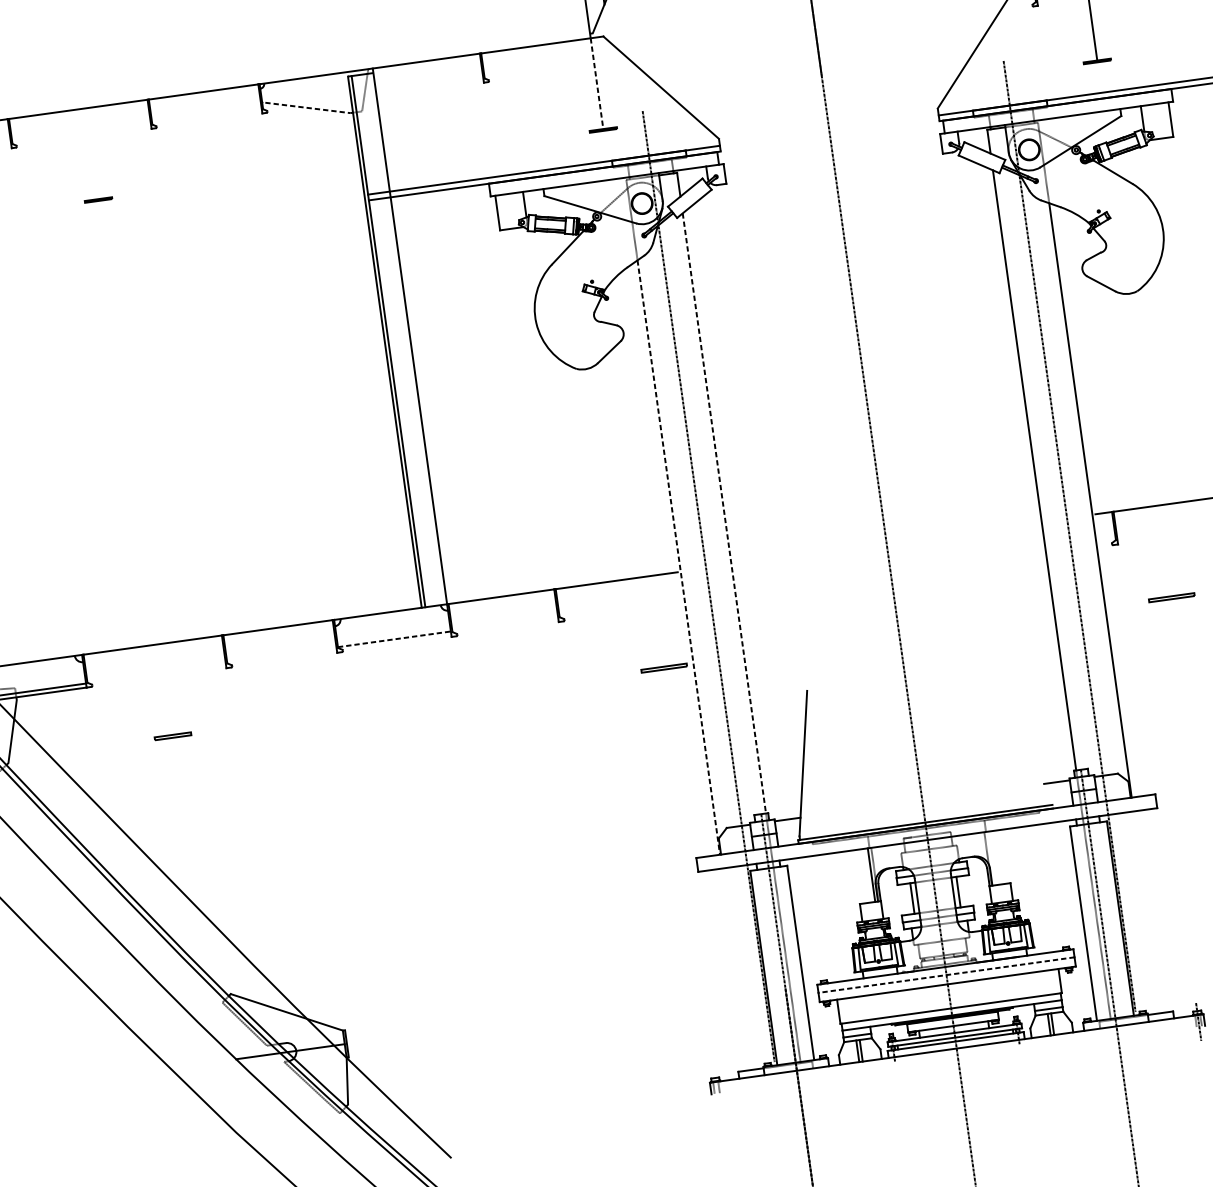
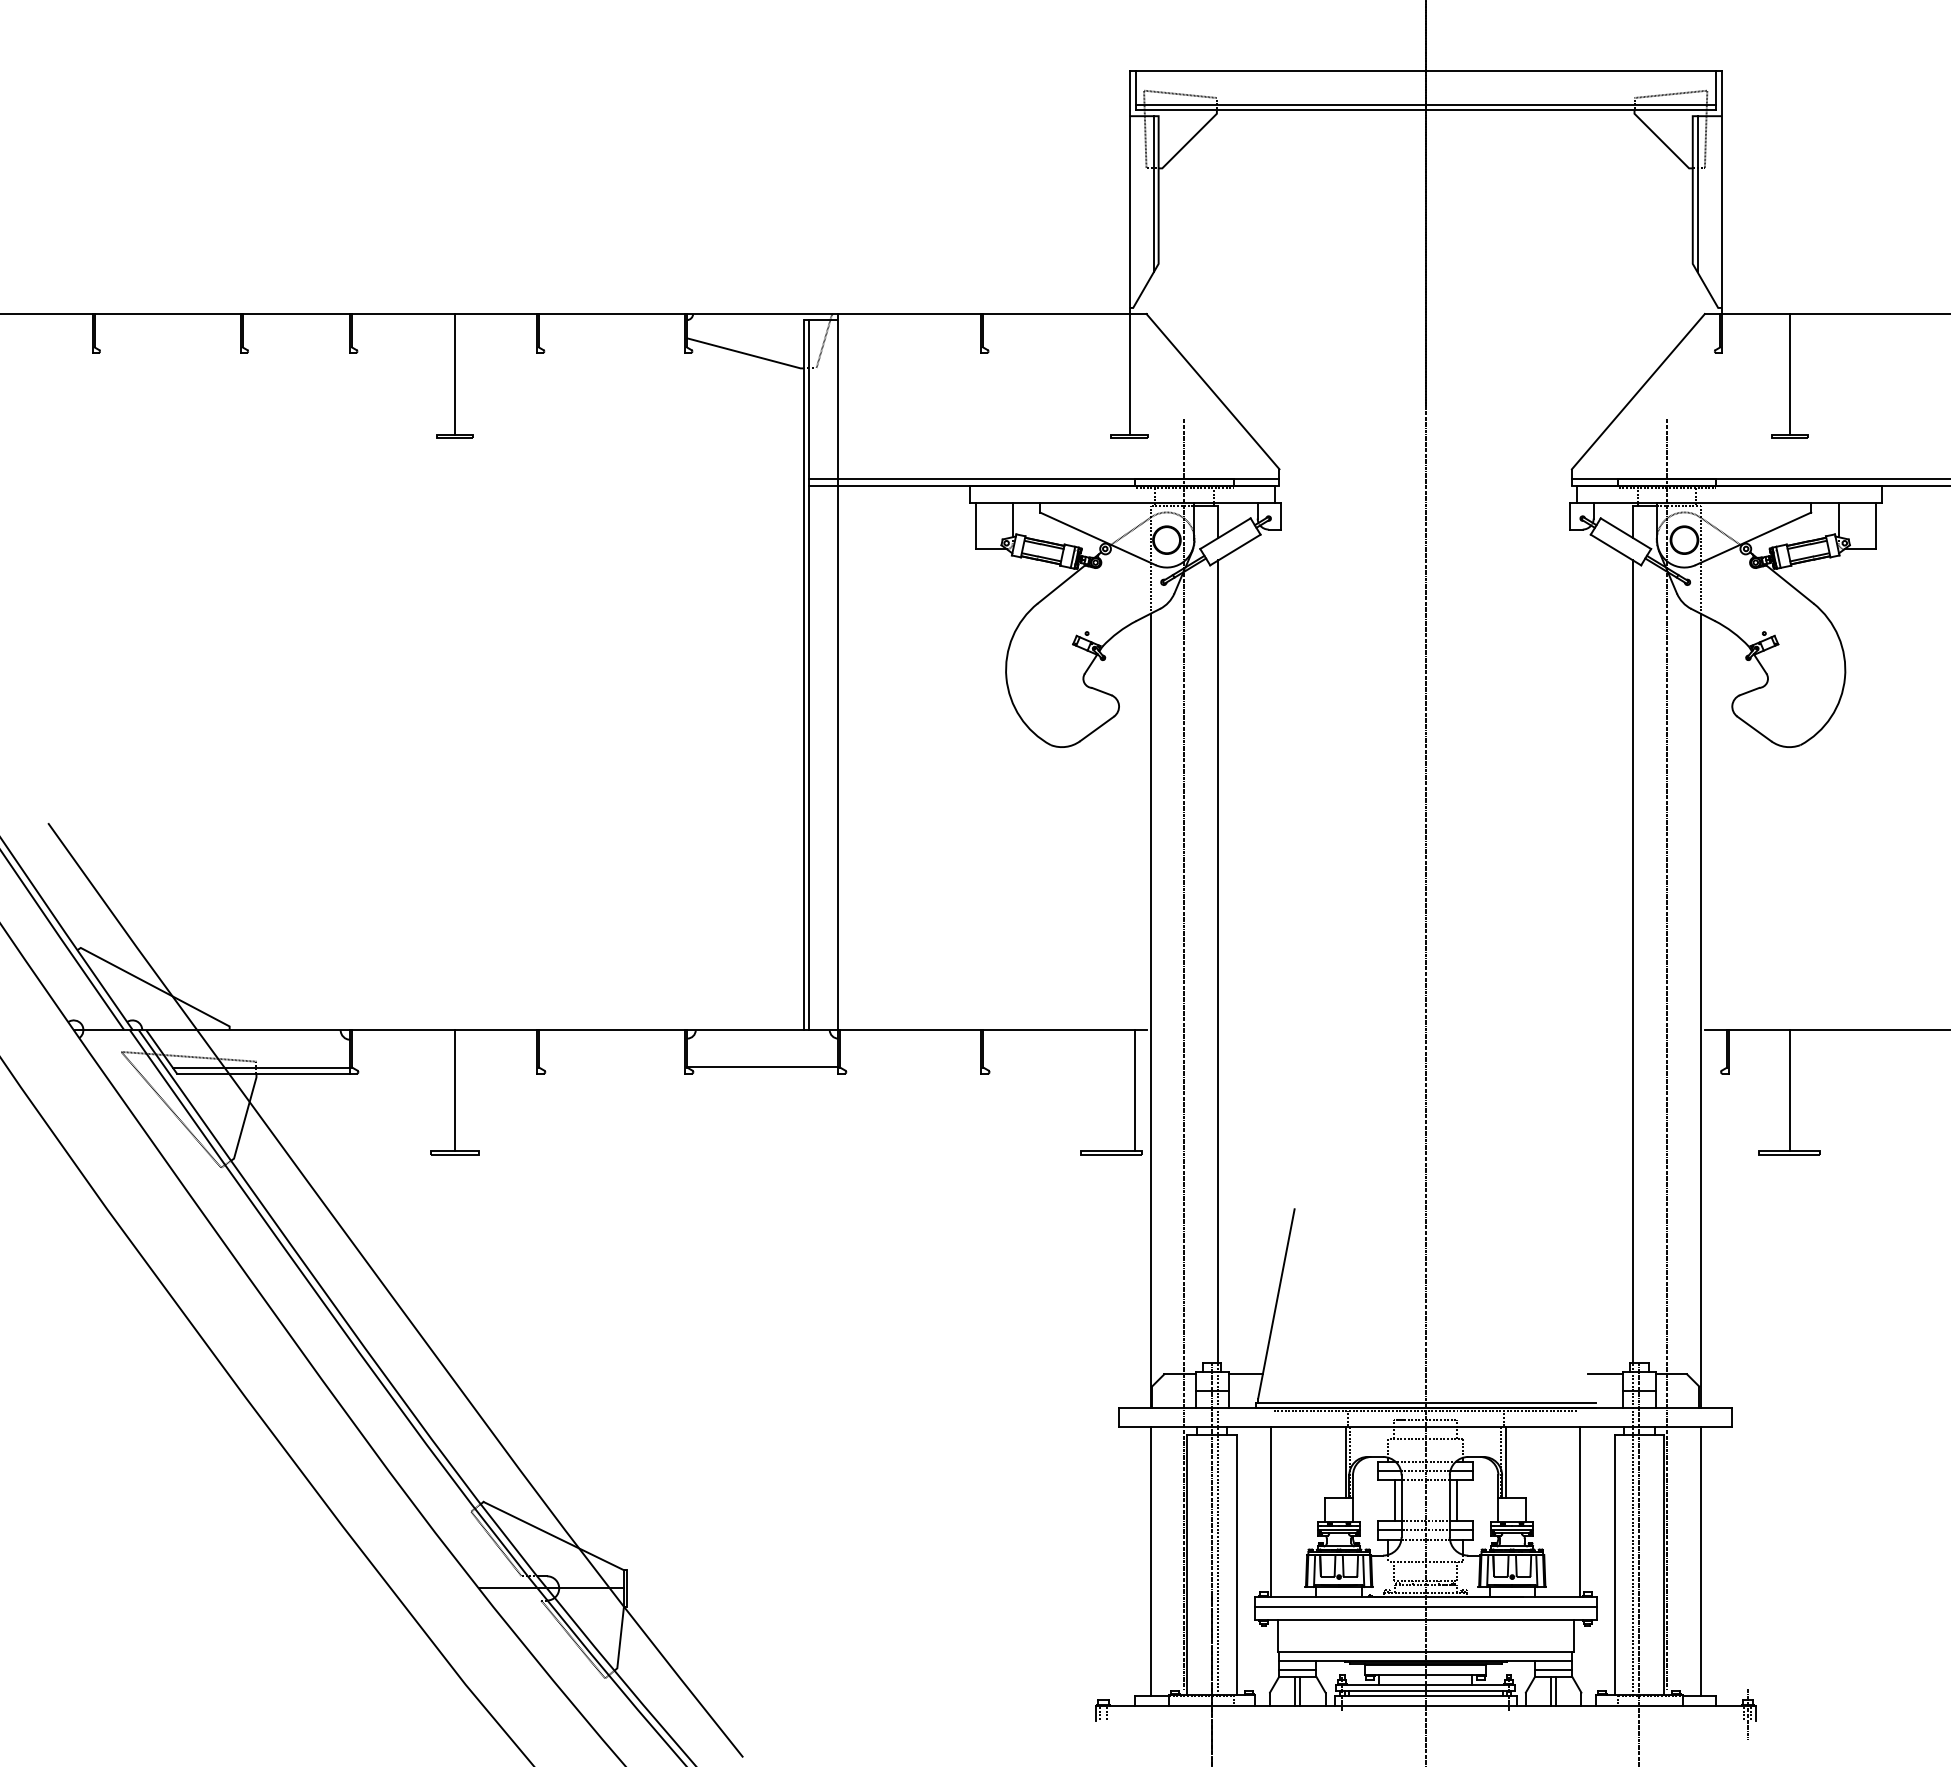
line: (596, 83) -> (1129, 374), dashed -> solid
line: (307, 107) -> (745, 353), dashed -> solid
line: (91, 153) -> (454, 374), added
line: (724, 513) -> (1218, 961), dashed -> solid
line: (1165, 550) -> (1789, 1090), added
line: (678, 557) -> (1150, 1011), dashed -> solid
line: (675, 618) -> (1134, 1090), added
line: (394, 639) -> (763, 1066), dashed -> solid
line: (166, 689) -> (454, 1090), added
line: (991, 858) -> (1505, 1462), added
line: (1051, 887) -> (1579, 1511), added
line: (1147, 912) -> (1700, 1561), added
line: (821, 919) -> (1271, 1511), added
line: (735, 969) -> (1150, 1561), added
line: (946, 975) -> (1425, 1607), dashed -> solid

